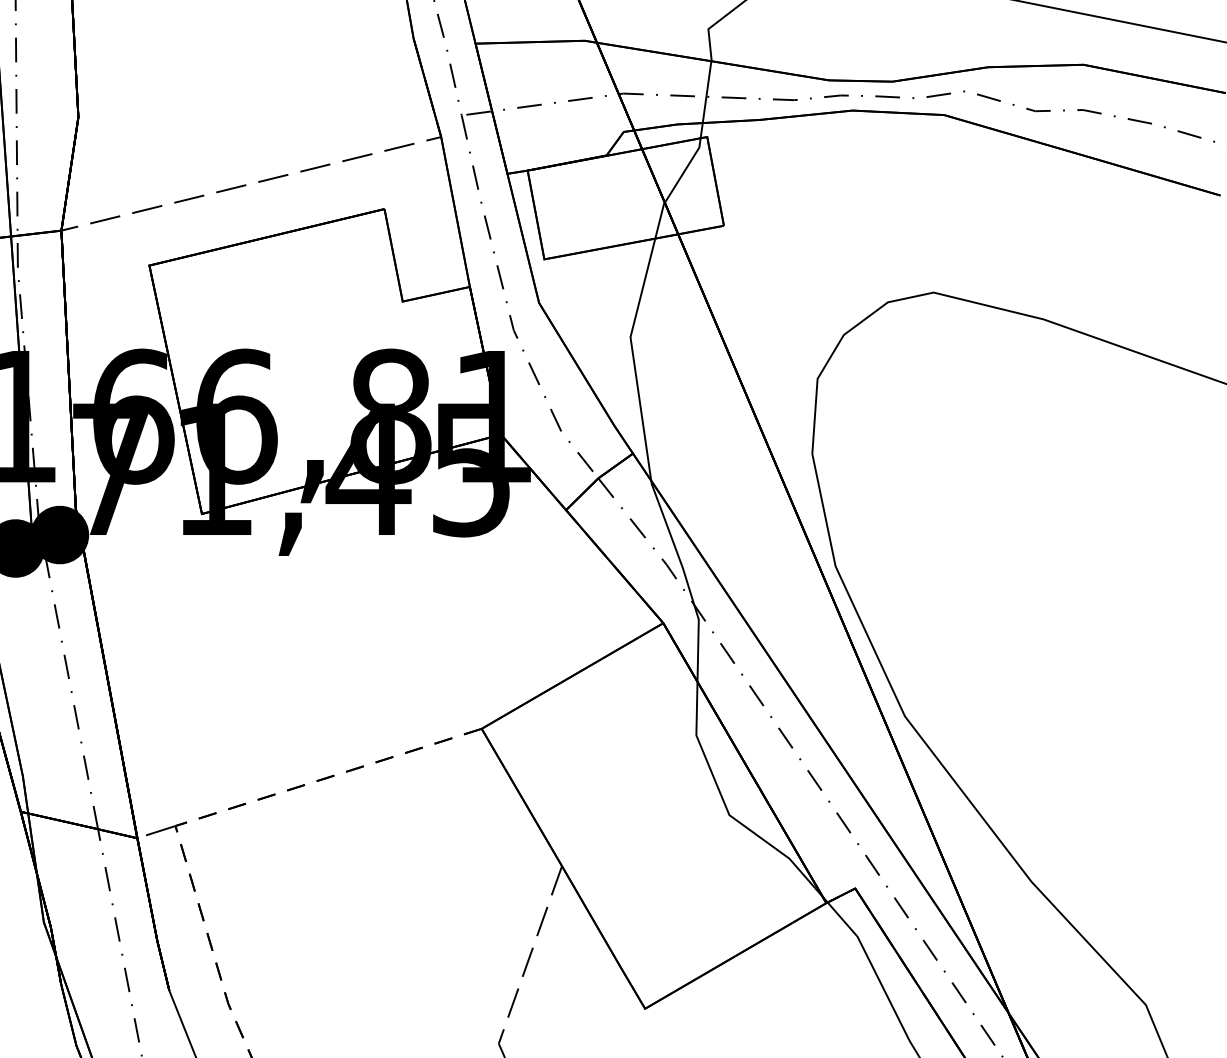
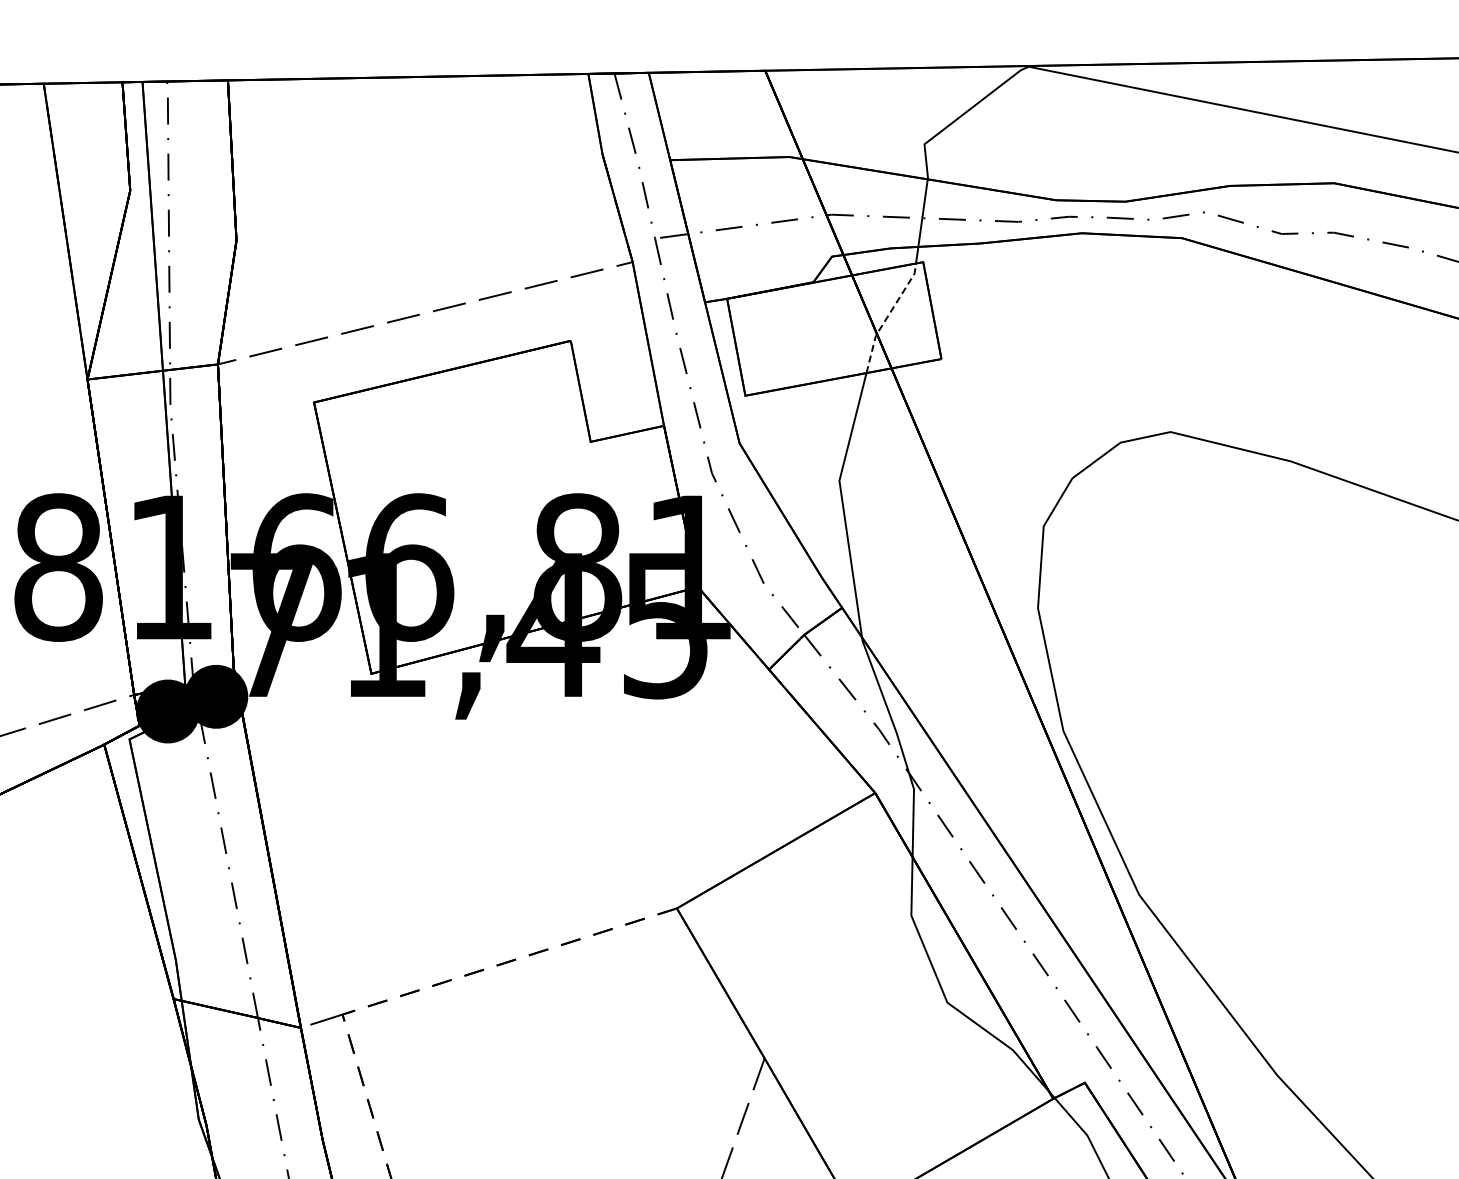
line: (674, 186) -> (887, 316), solid -> dashed

